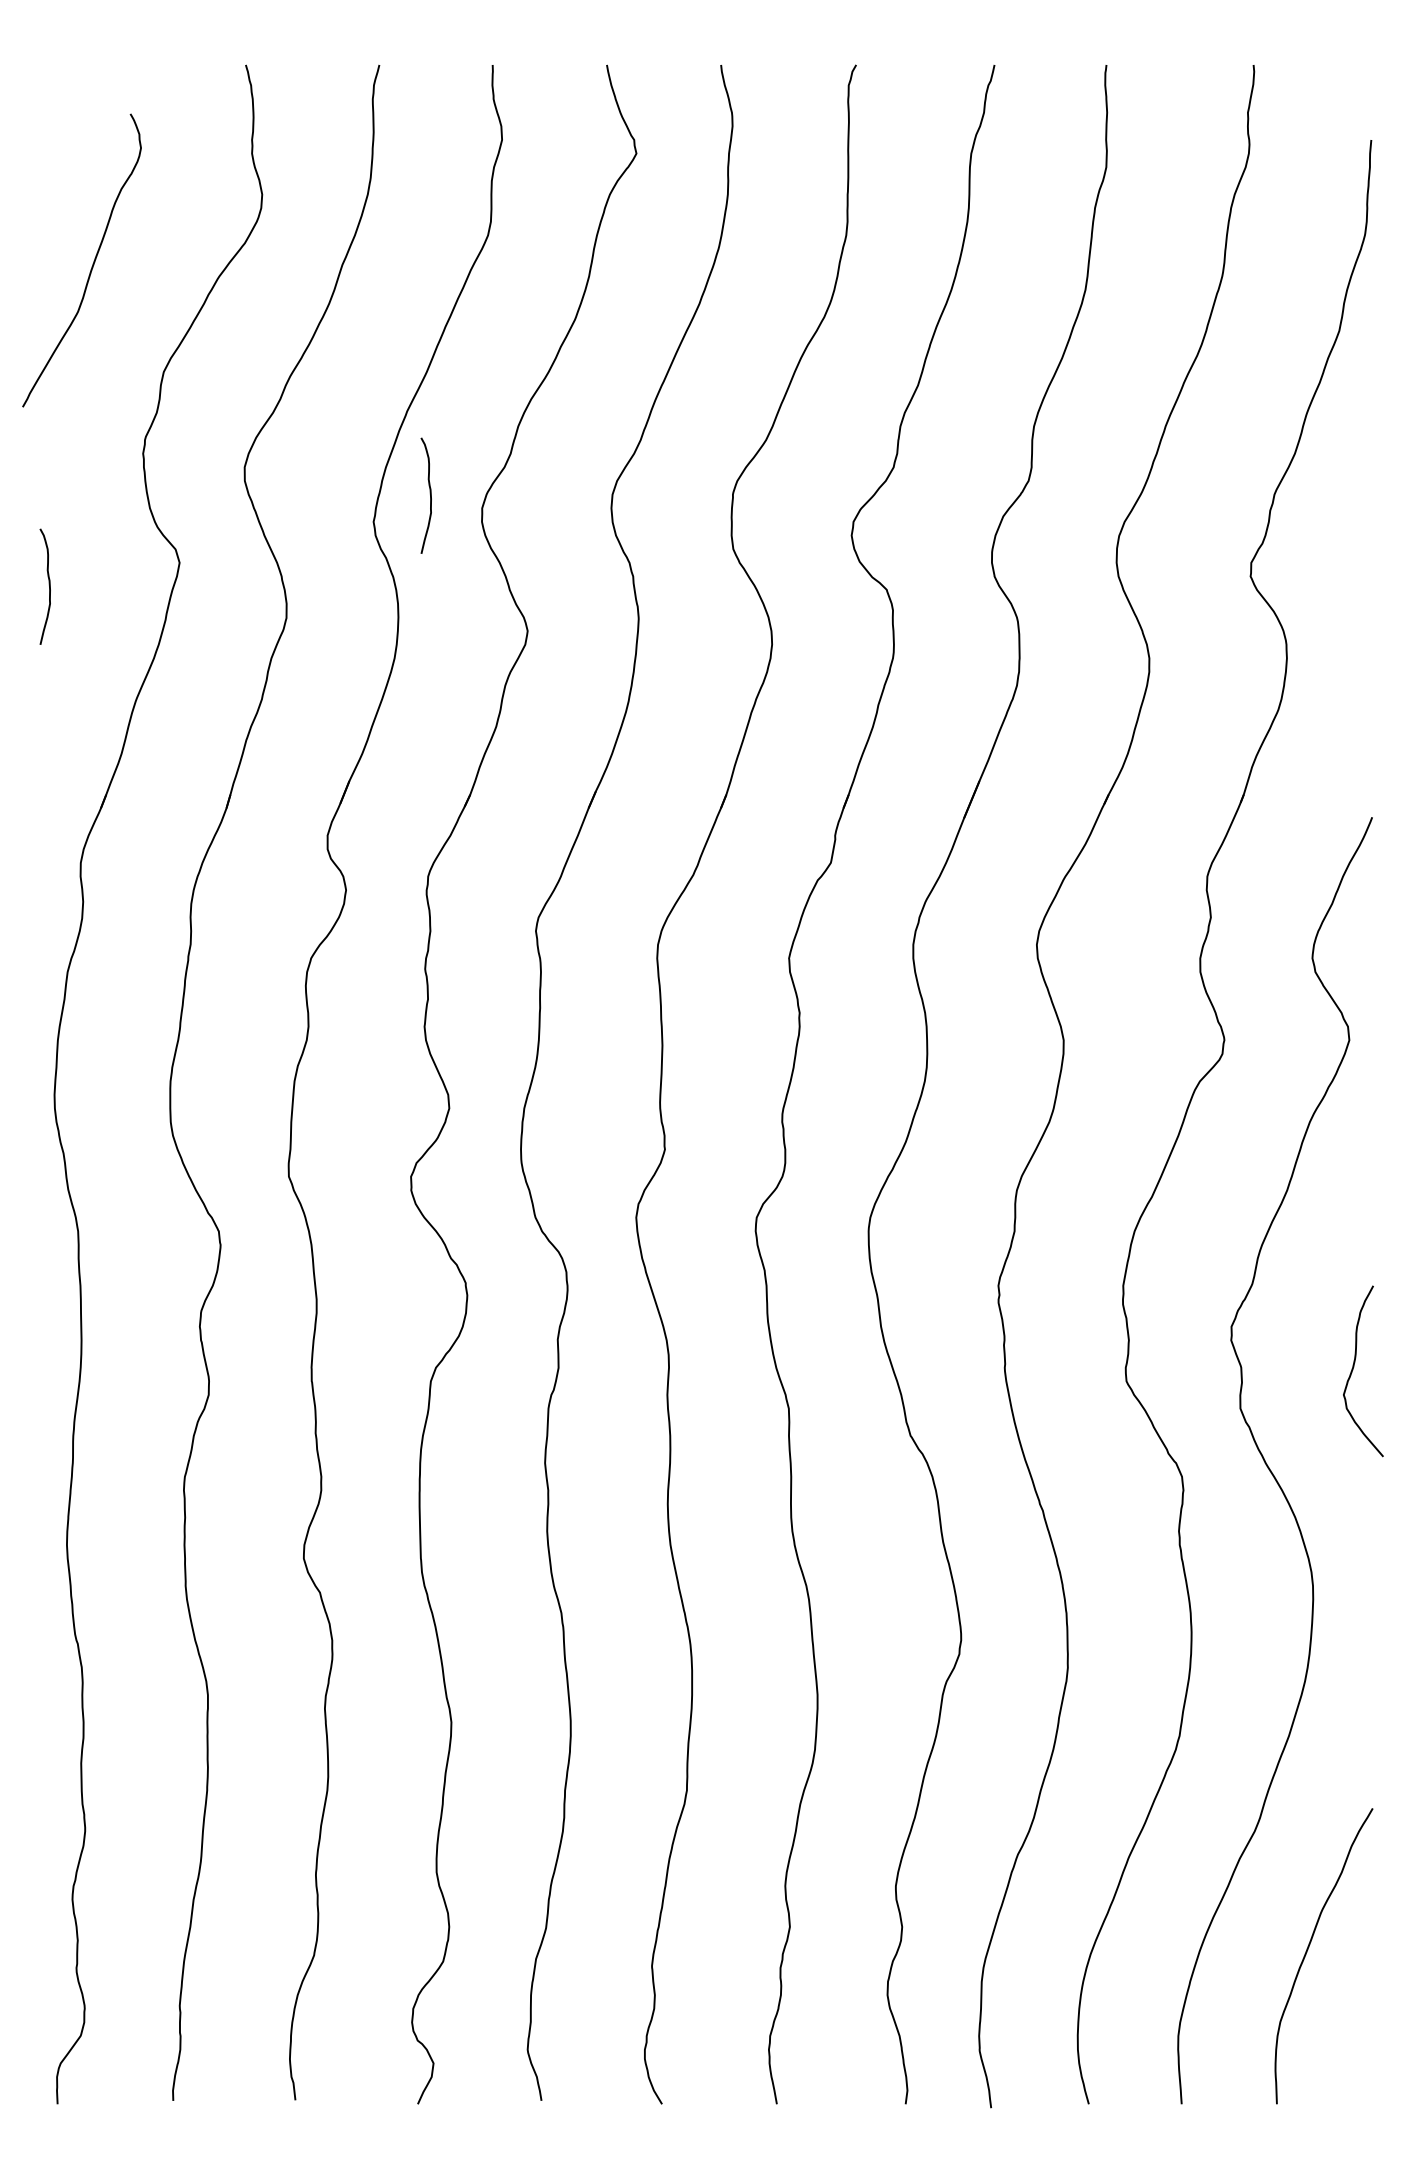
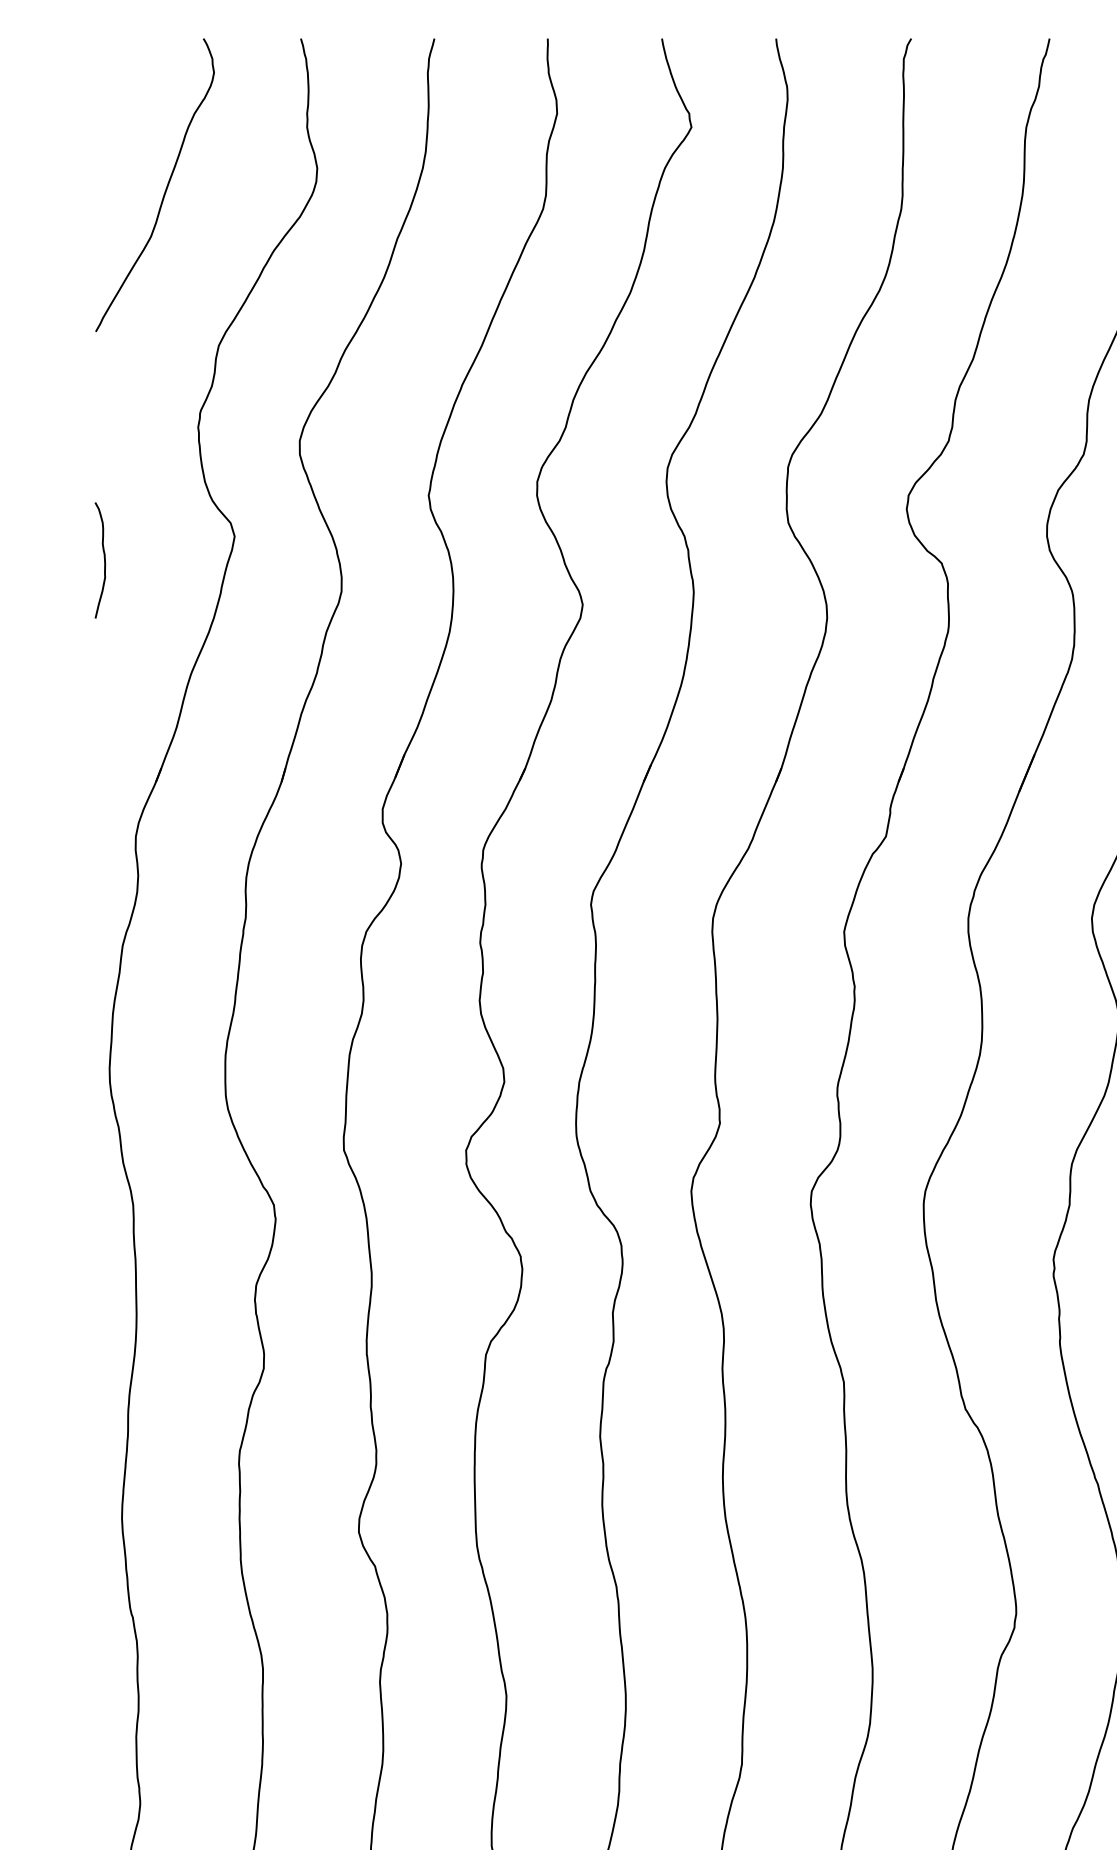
curve: (92, 263) -> (165, 188), moved
curve: (429, 493) -> (484, 467), removed

